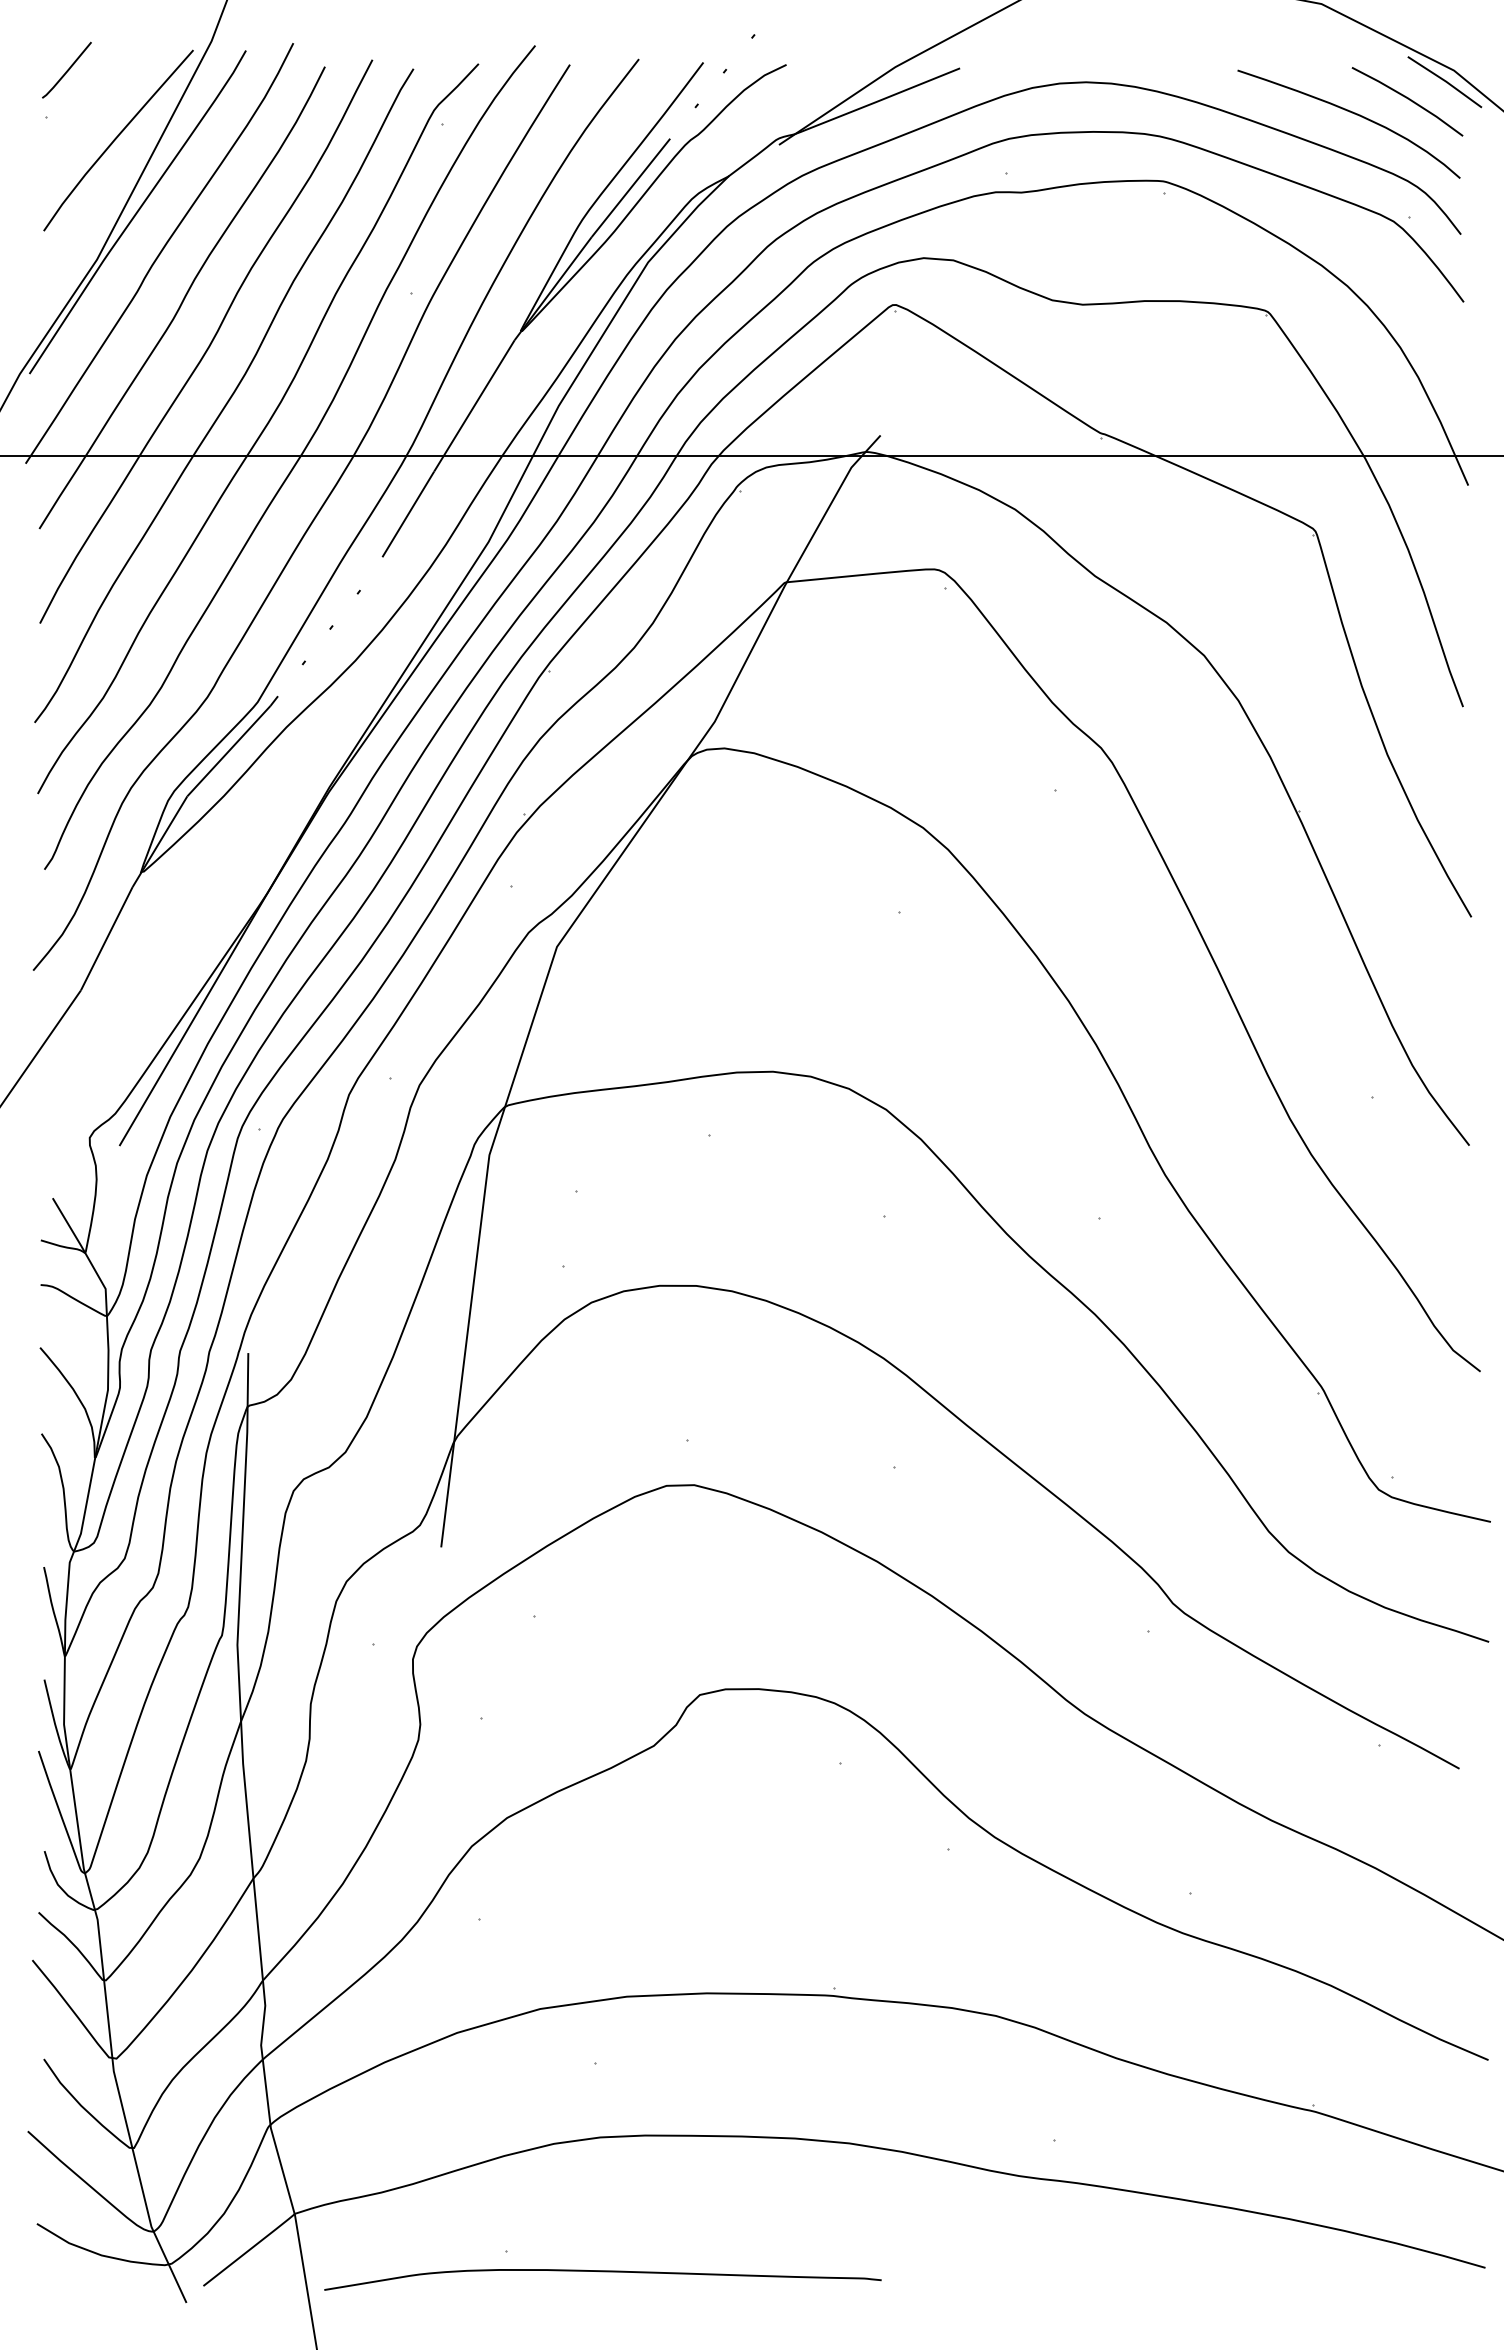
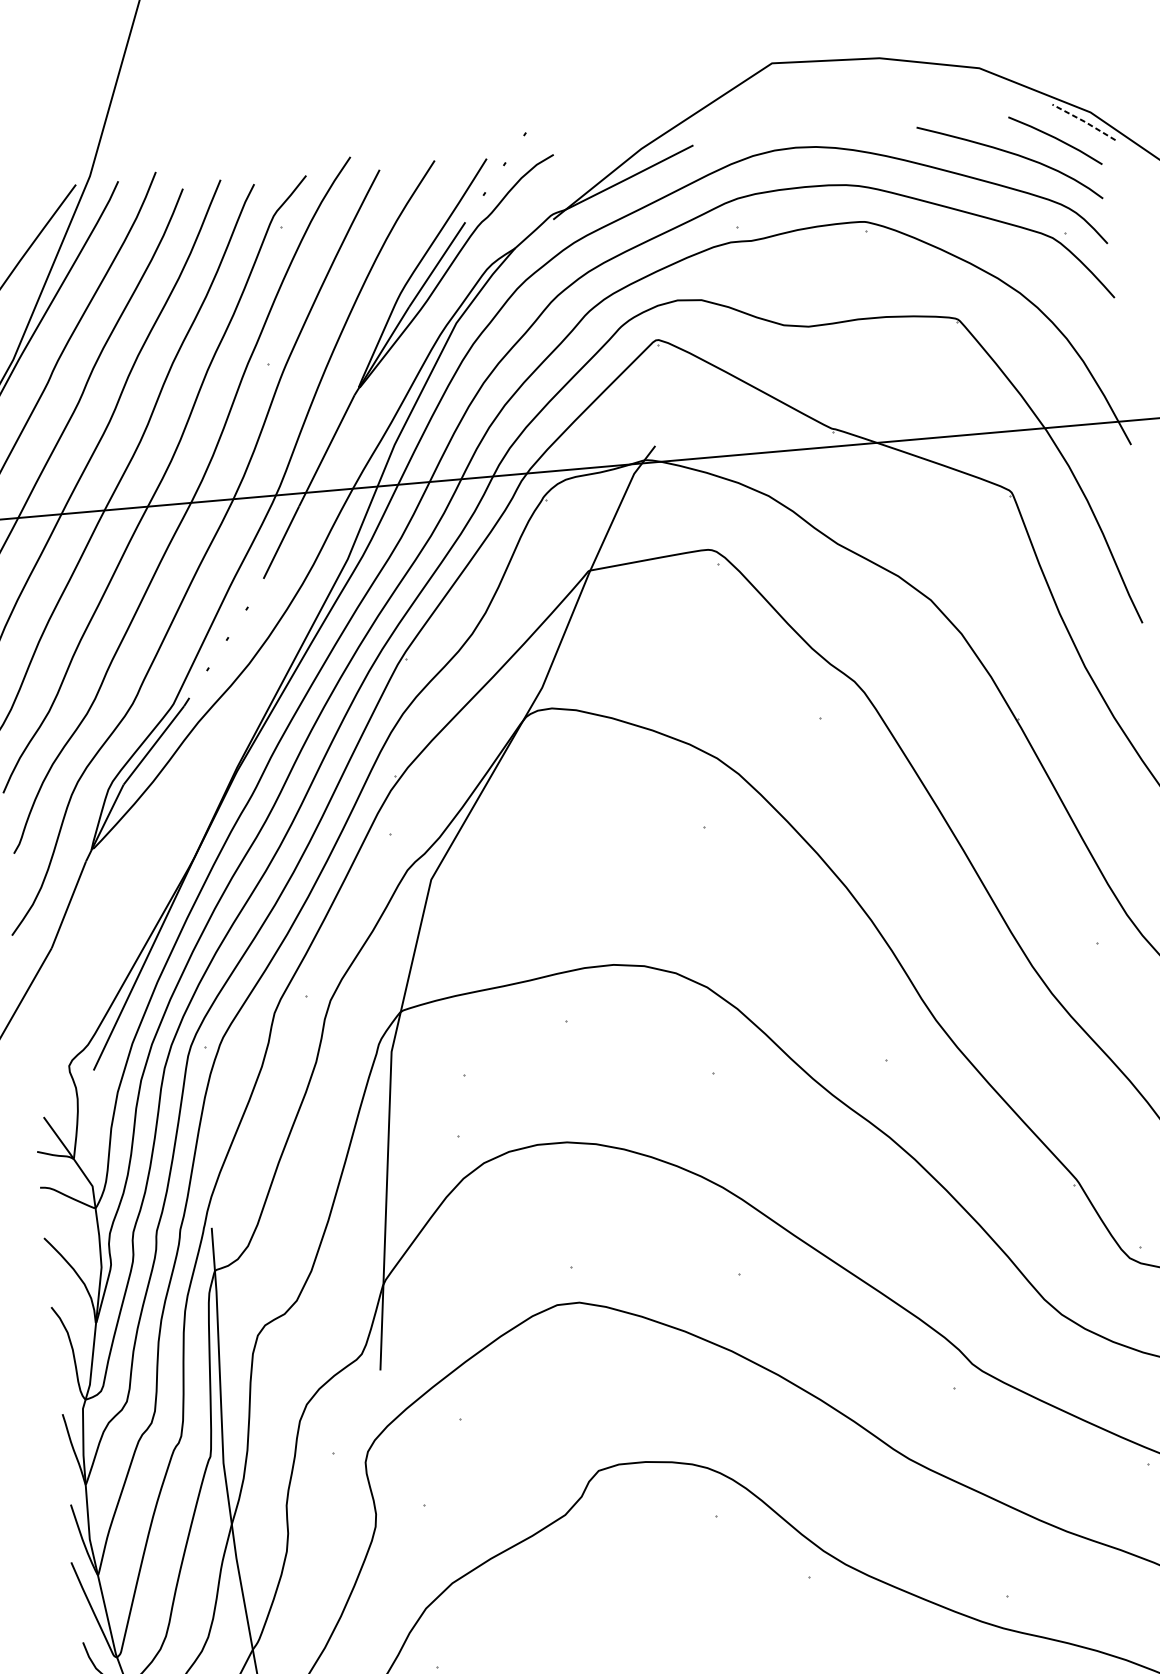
line: (1446, 81) -> (1085, 121), solid -> dashed

